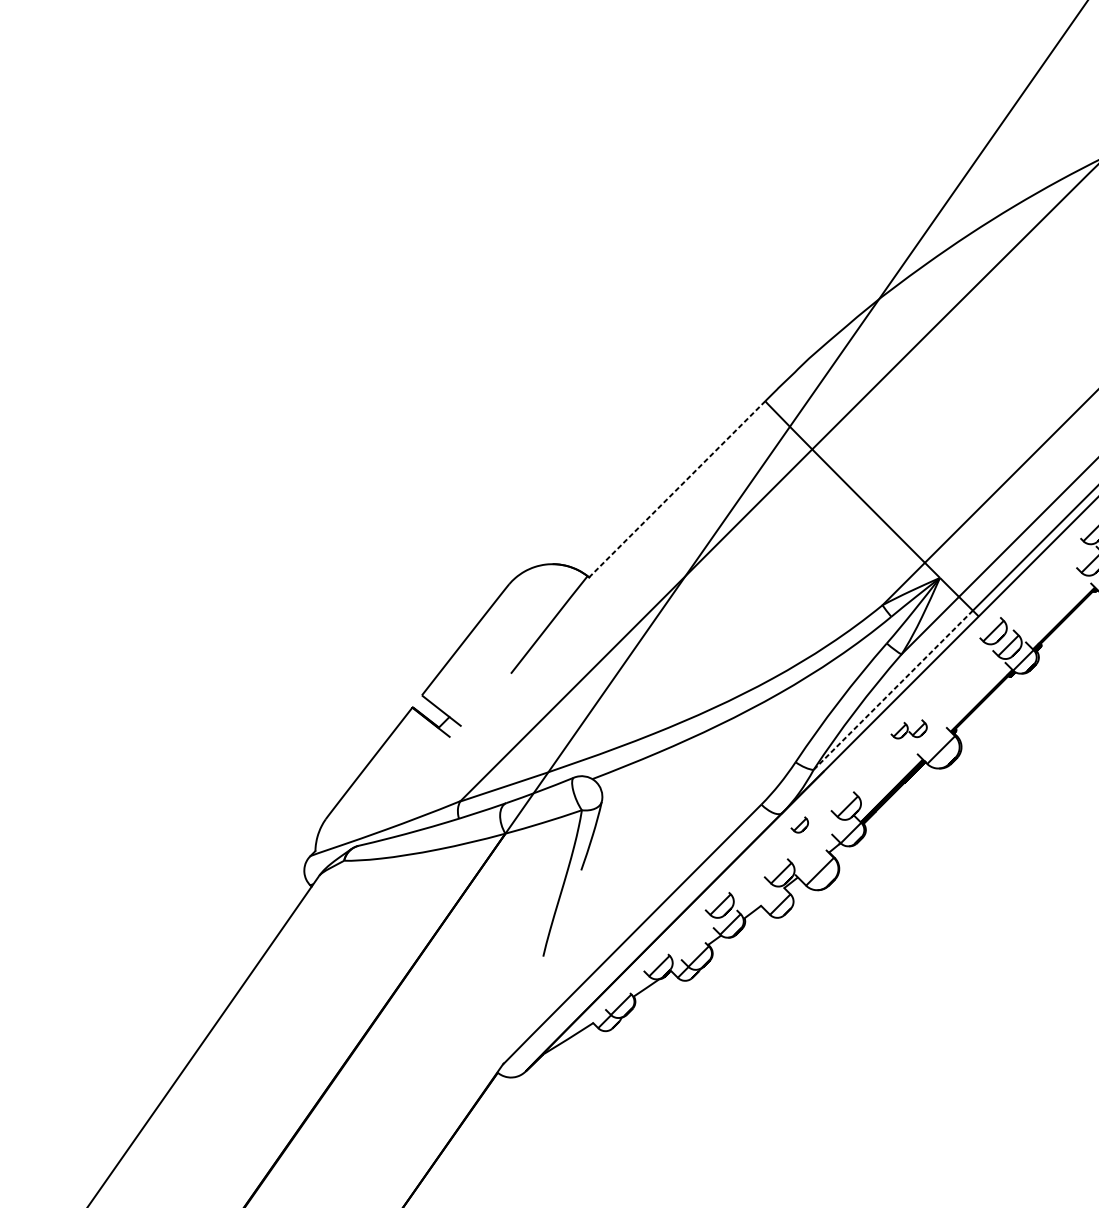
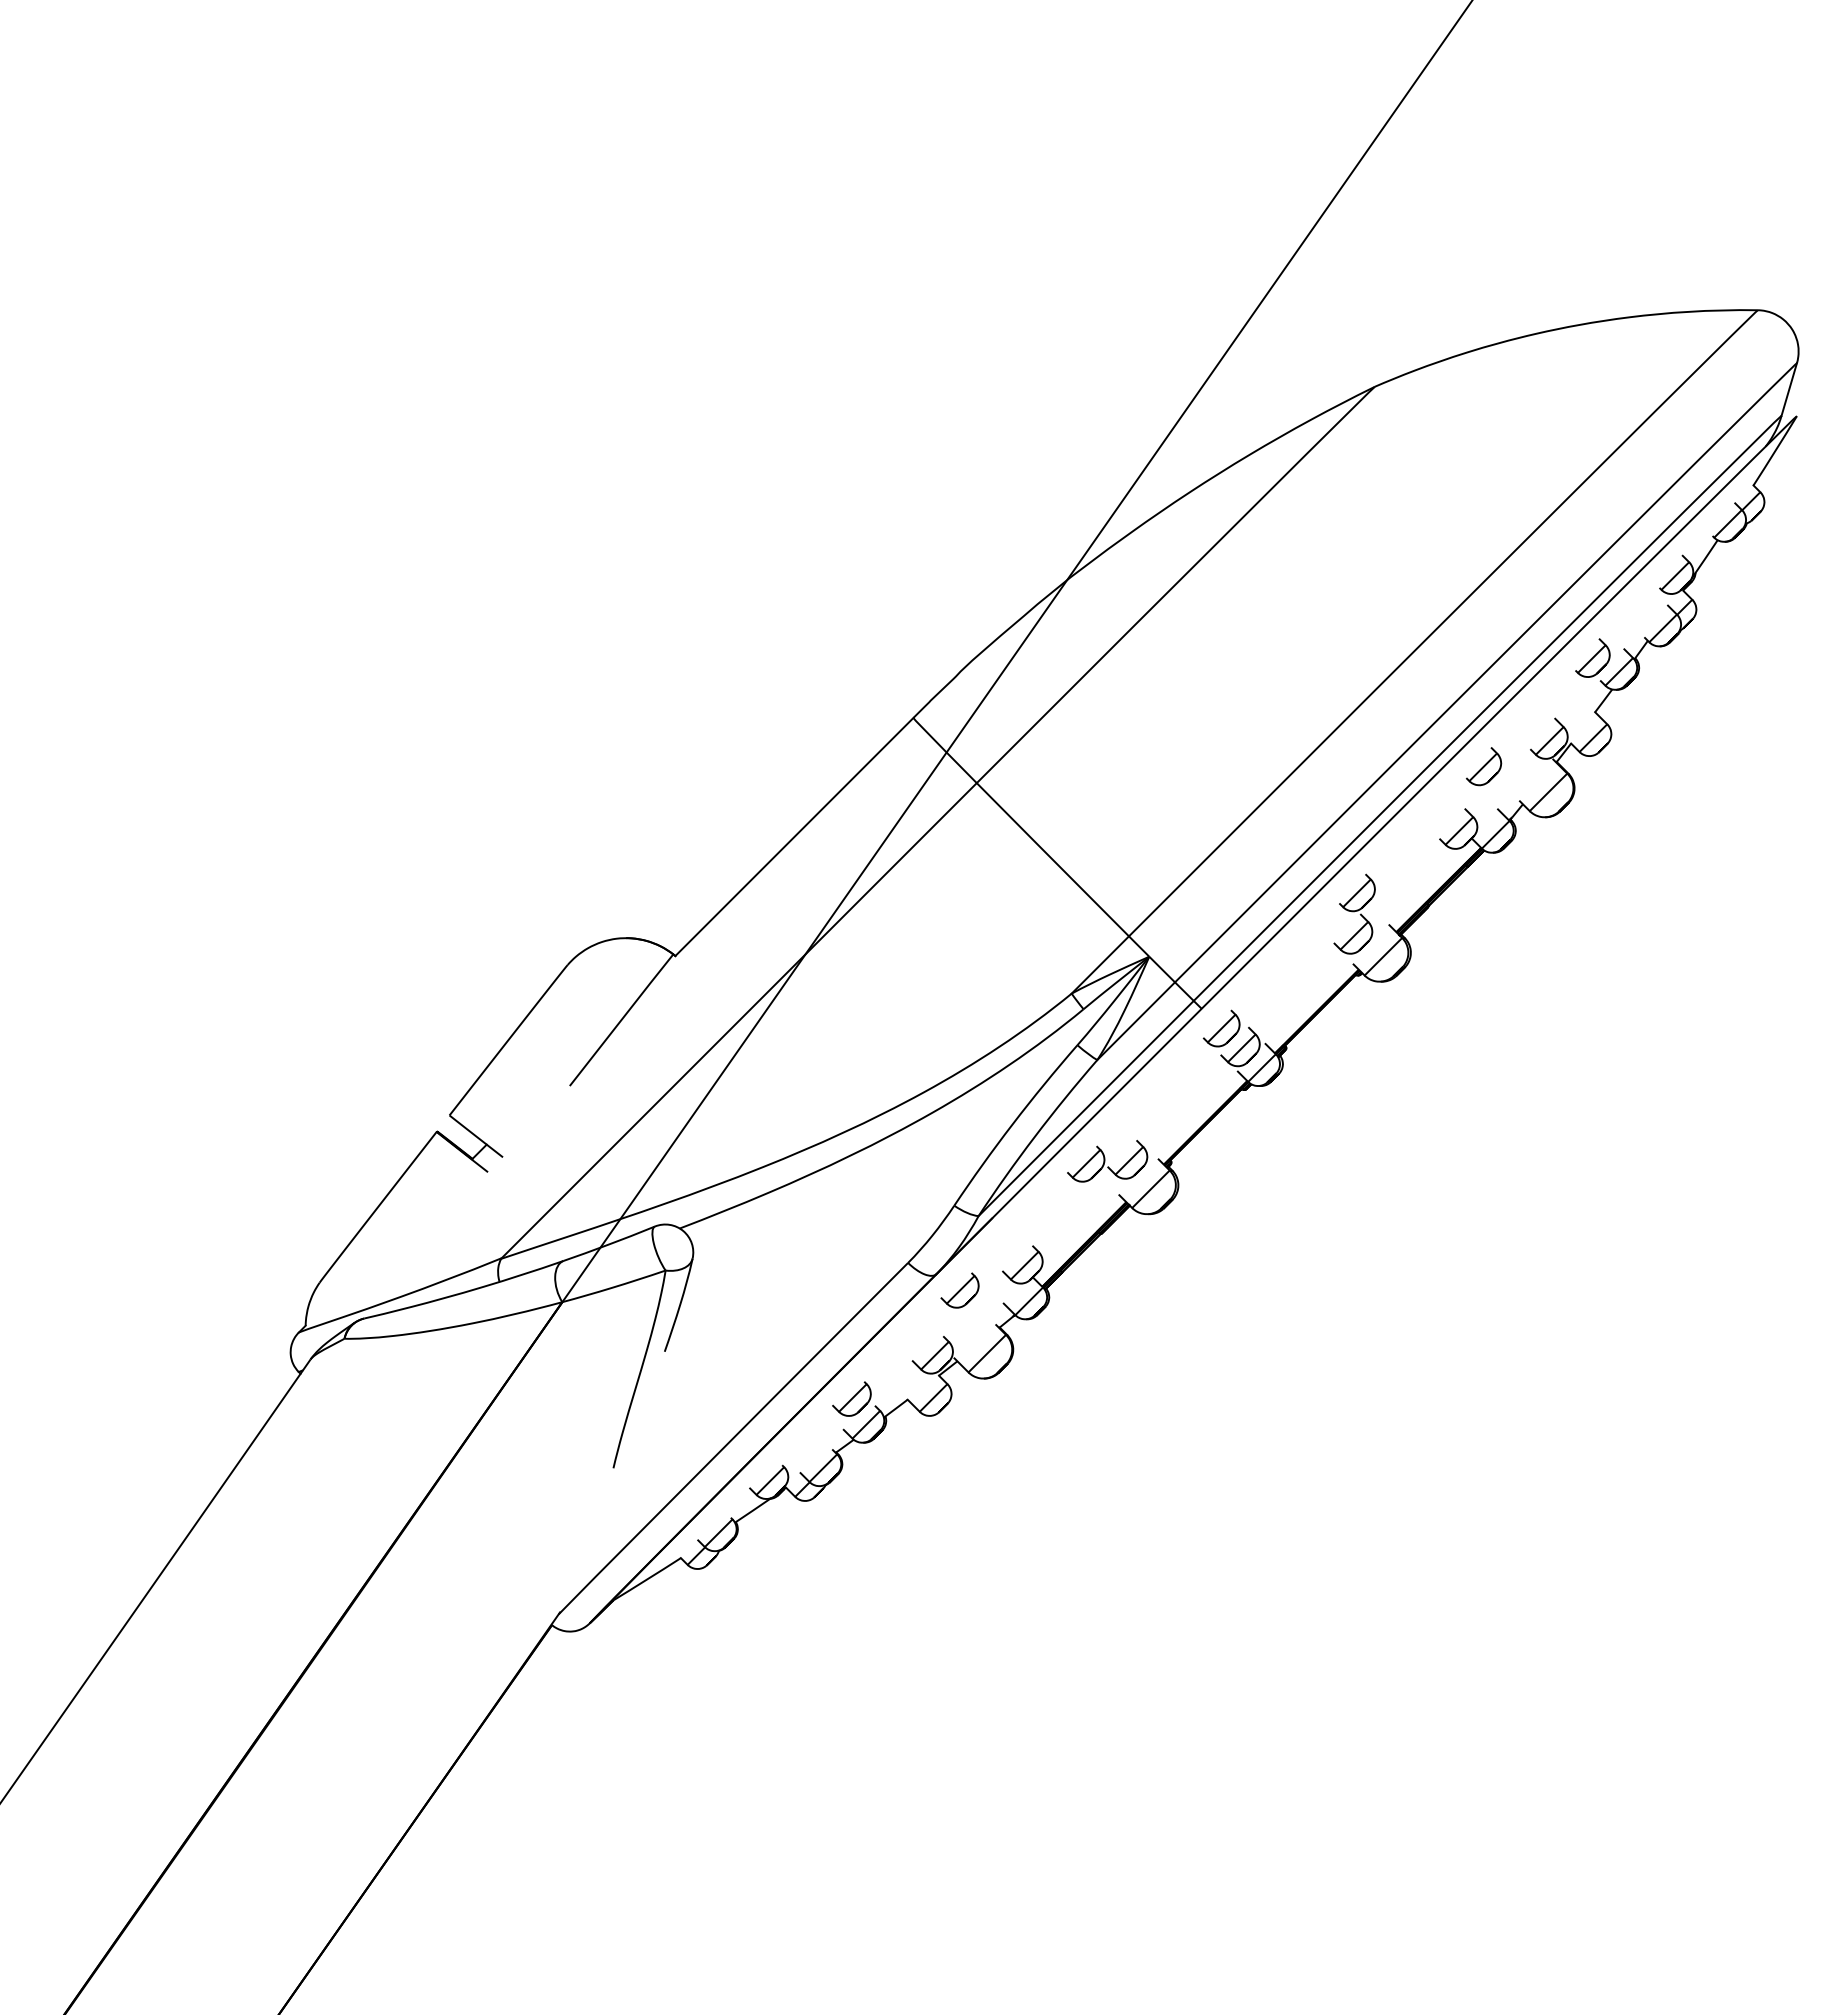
line: (677, 489) -> (794, 837), dashed -> solid
line: (892, 690) -> (1085, 1108), dashed -> solid
part: (909, 729) -> (1107, 1161), size x1.67
part: (799, 825) -> (959, 1290), size x1.67

